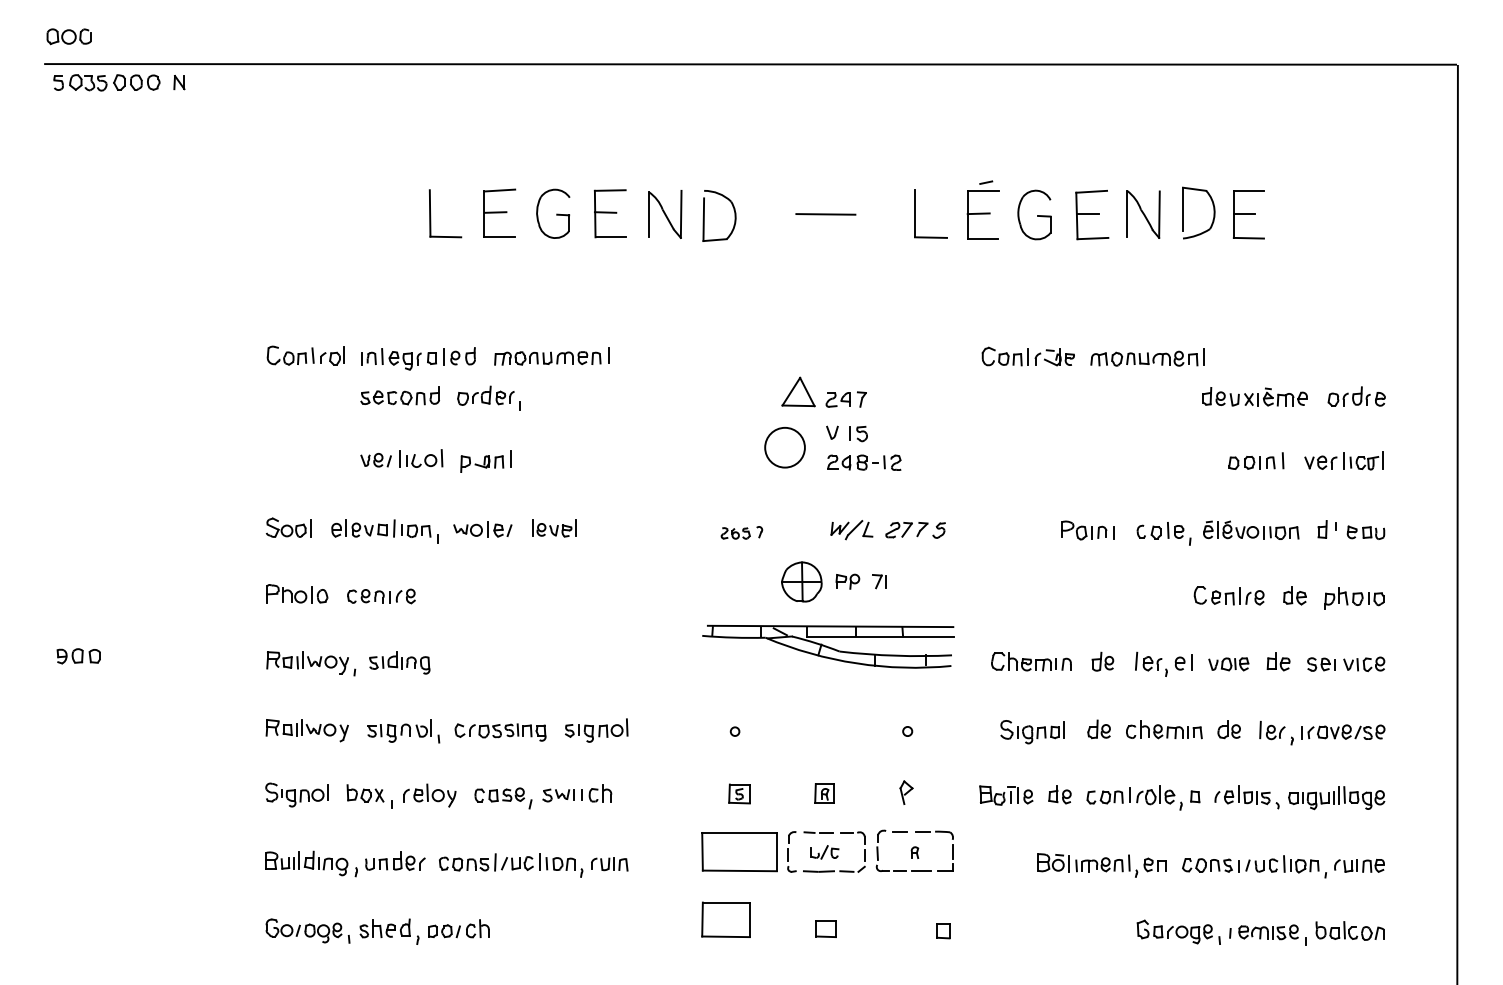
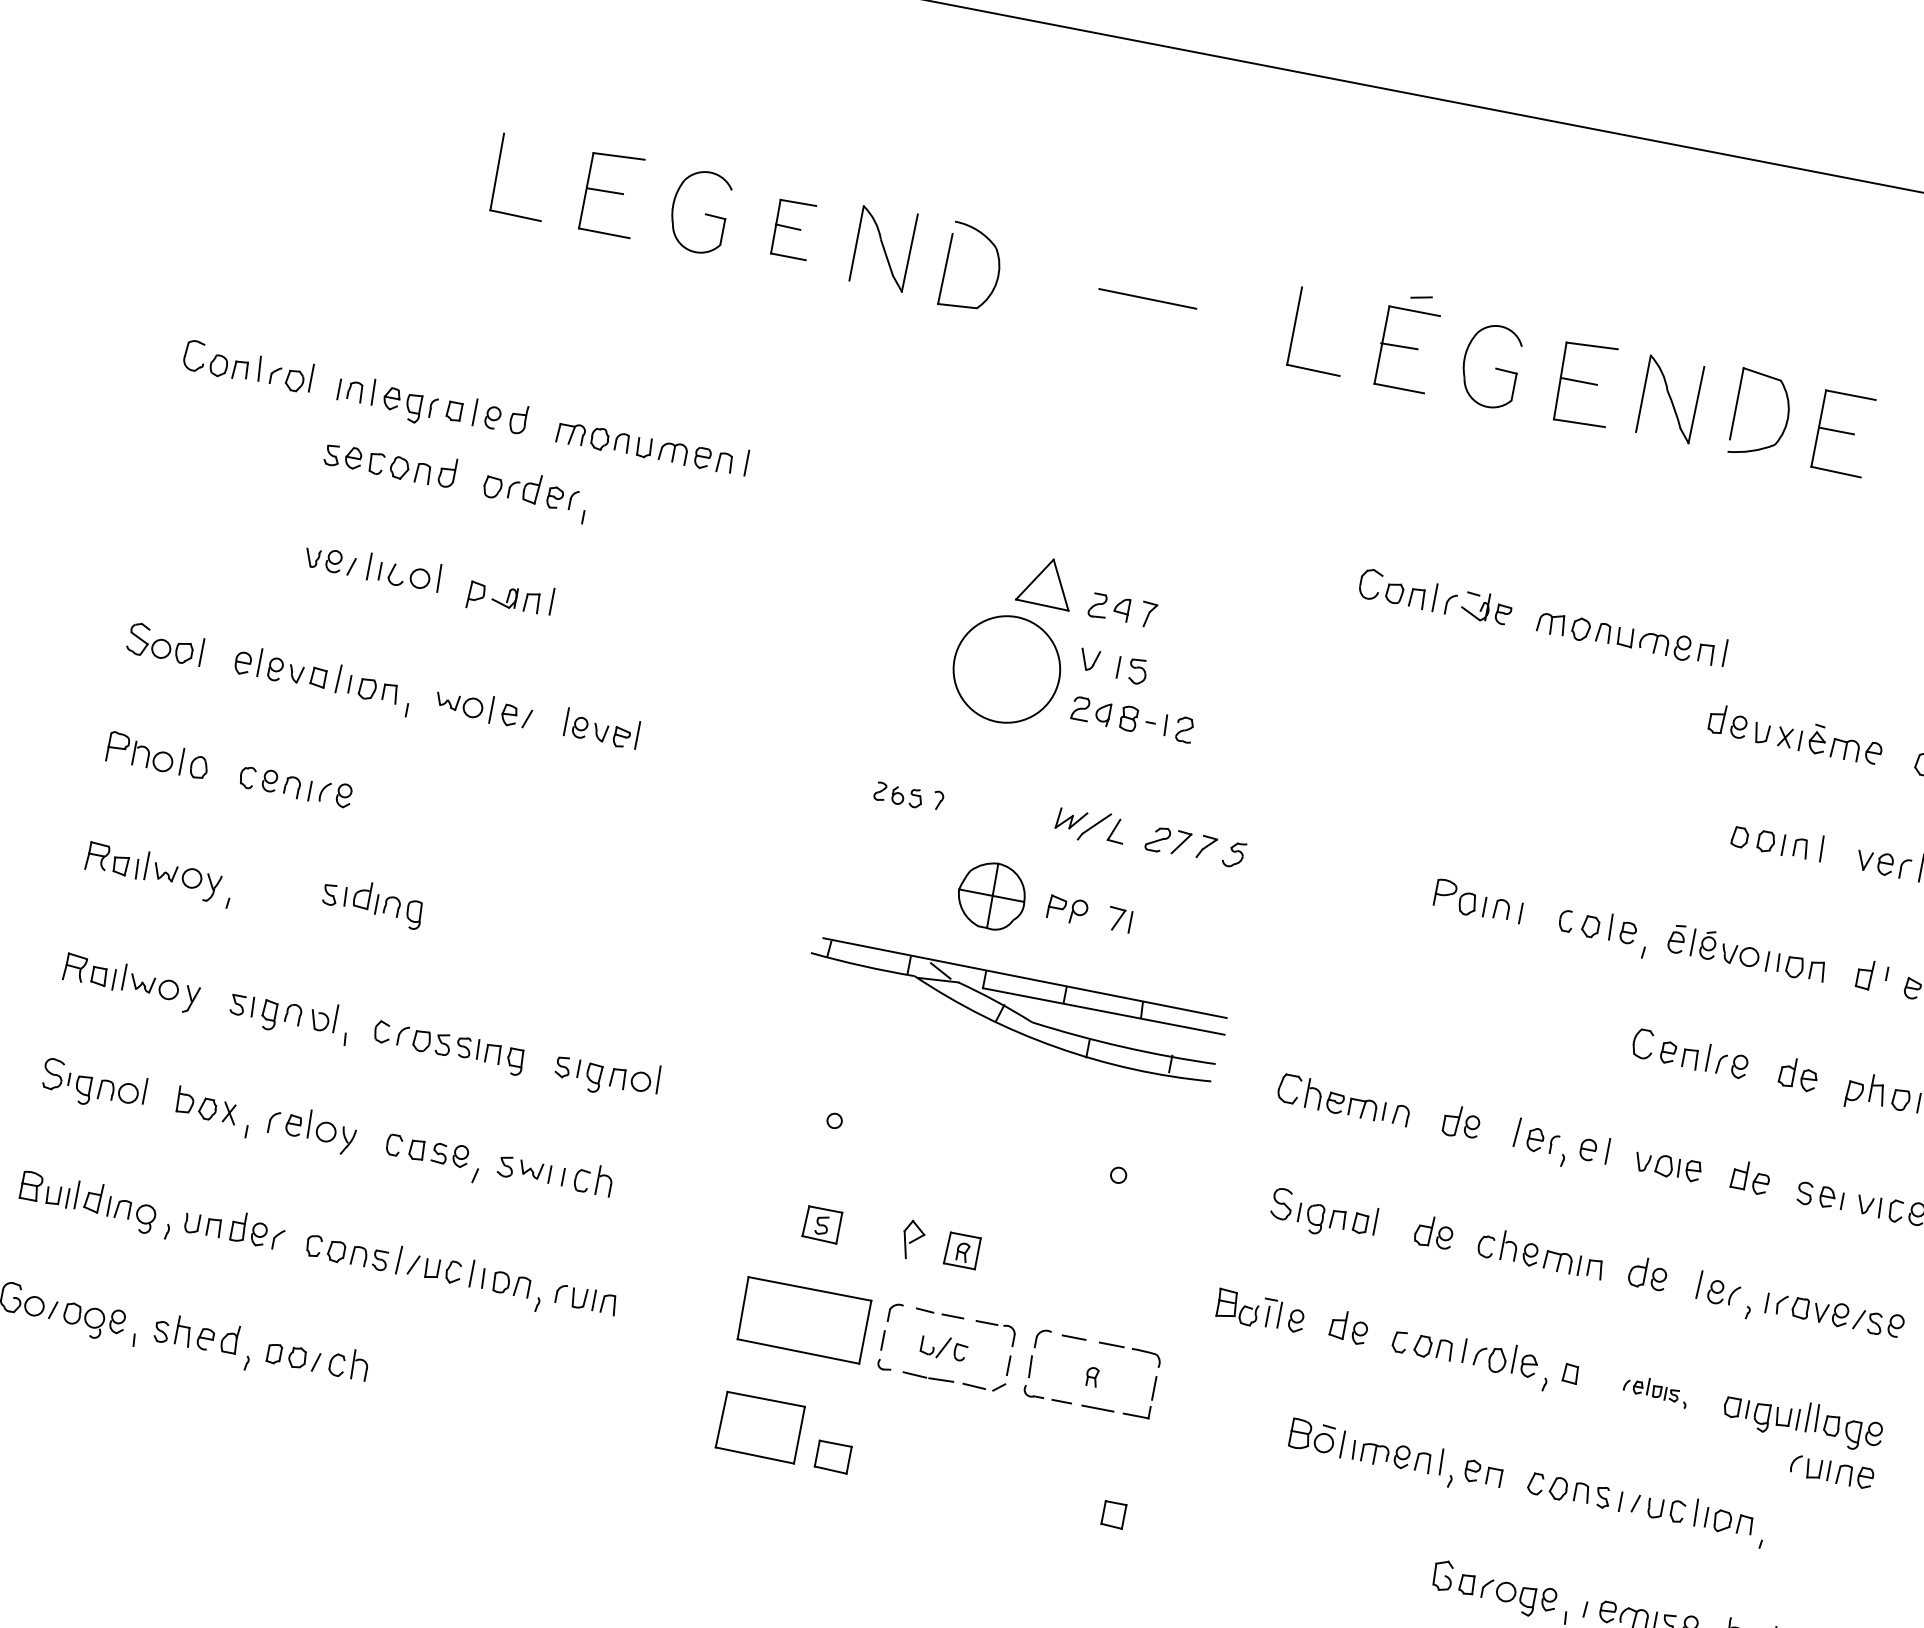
part: (609, 213) -> (792, 228), size x0.7
circle: (784, 447) -> (1005, 669), size x1.6
part: (399, 662) -> (372, 902), moved
part: (906, 792) -> (913, 1239), moved
part: (1246, 797) -> (1654, 1391), size x0.6
part: (1359, 865) -> (1832, 1471), moved
part: (825, 928) -> (832, 1456), moved

